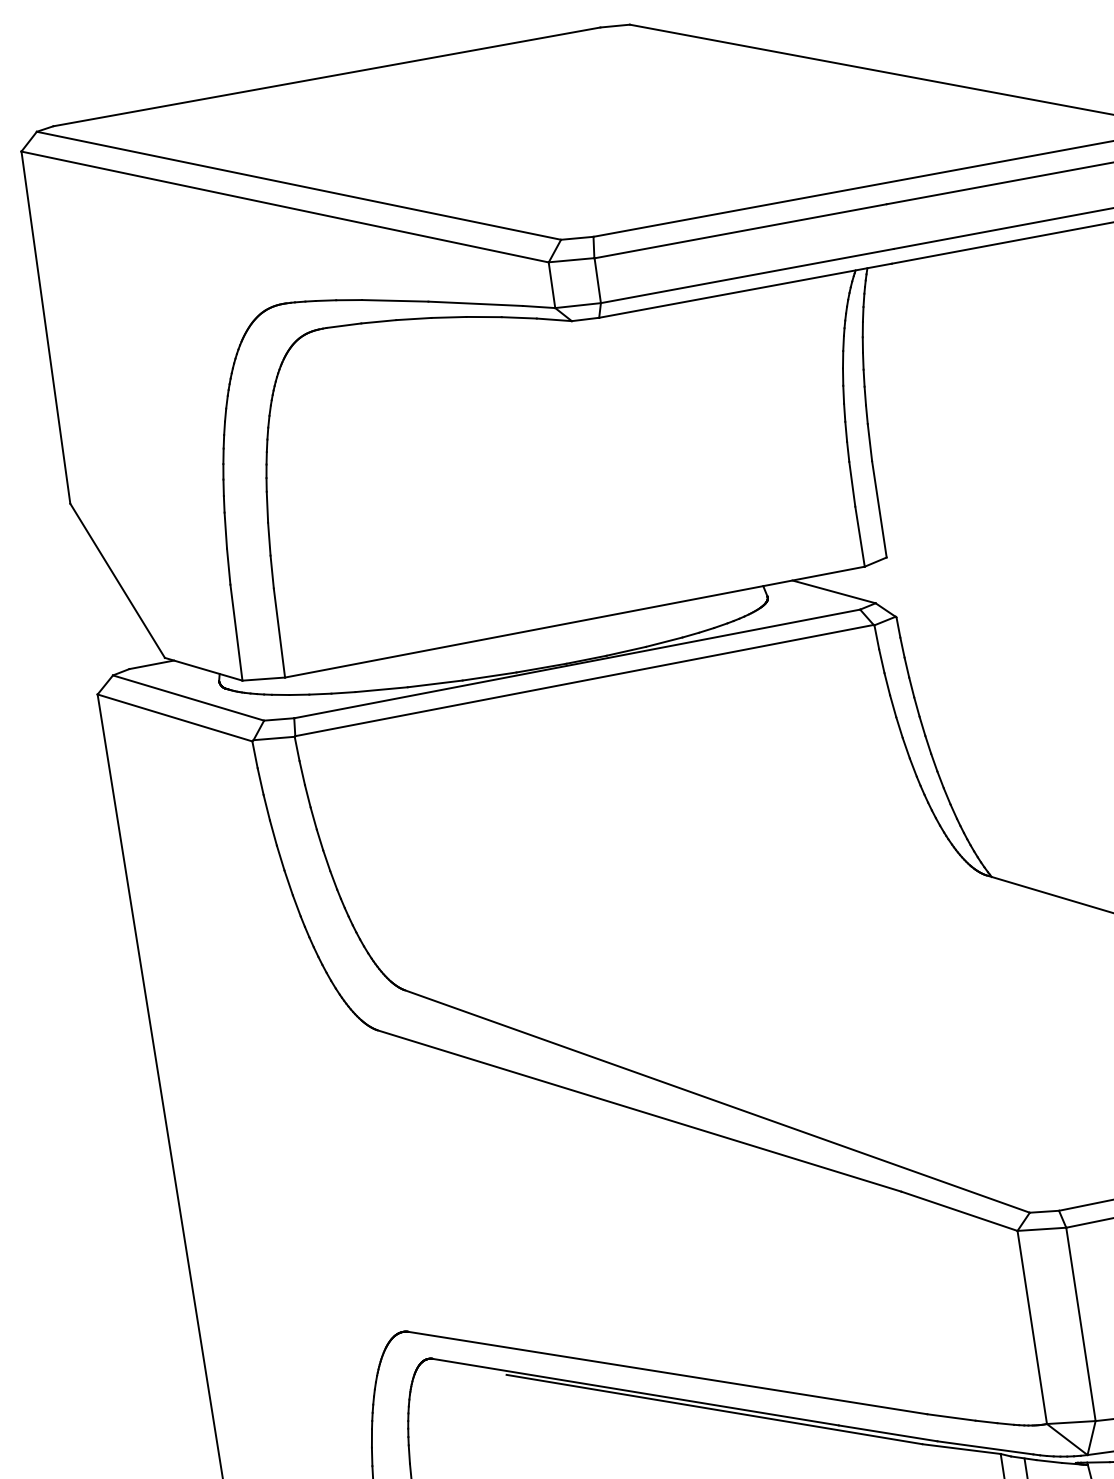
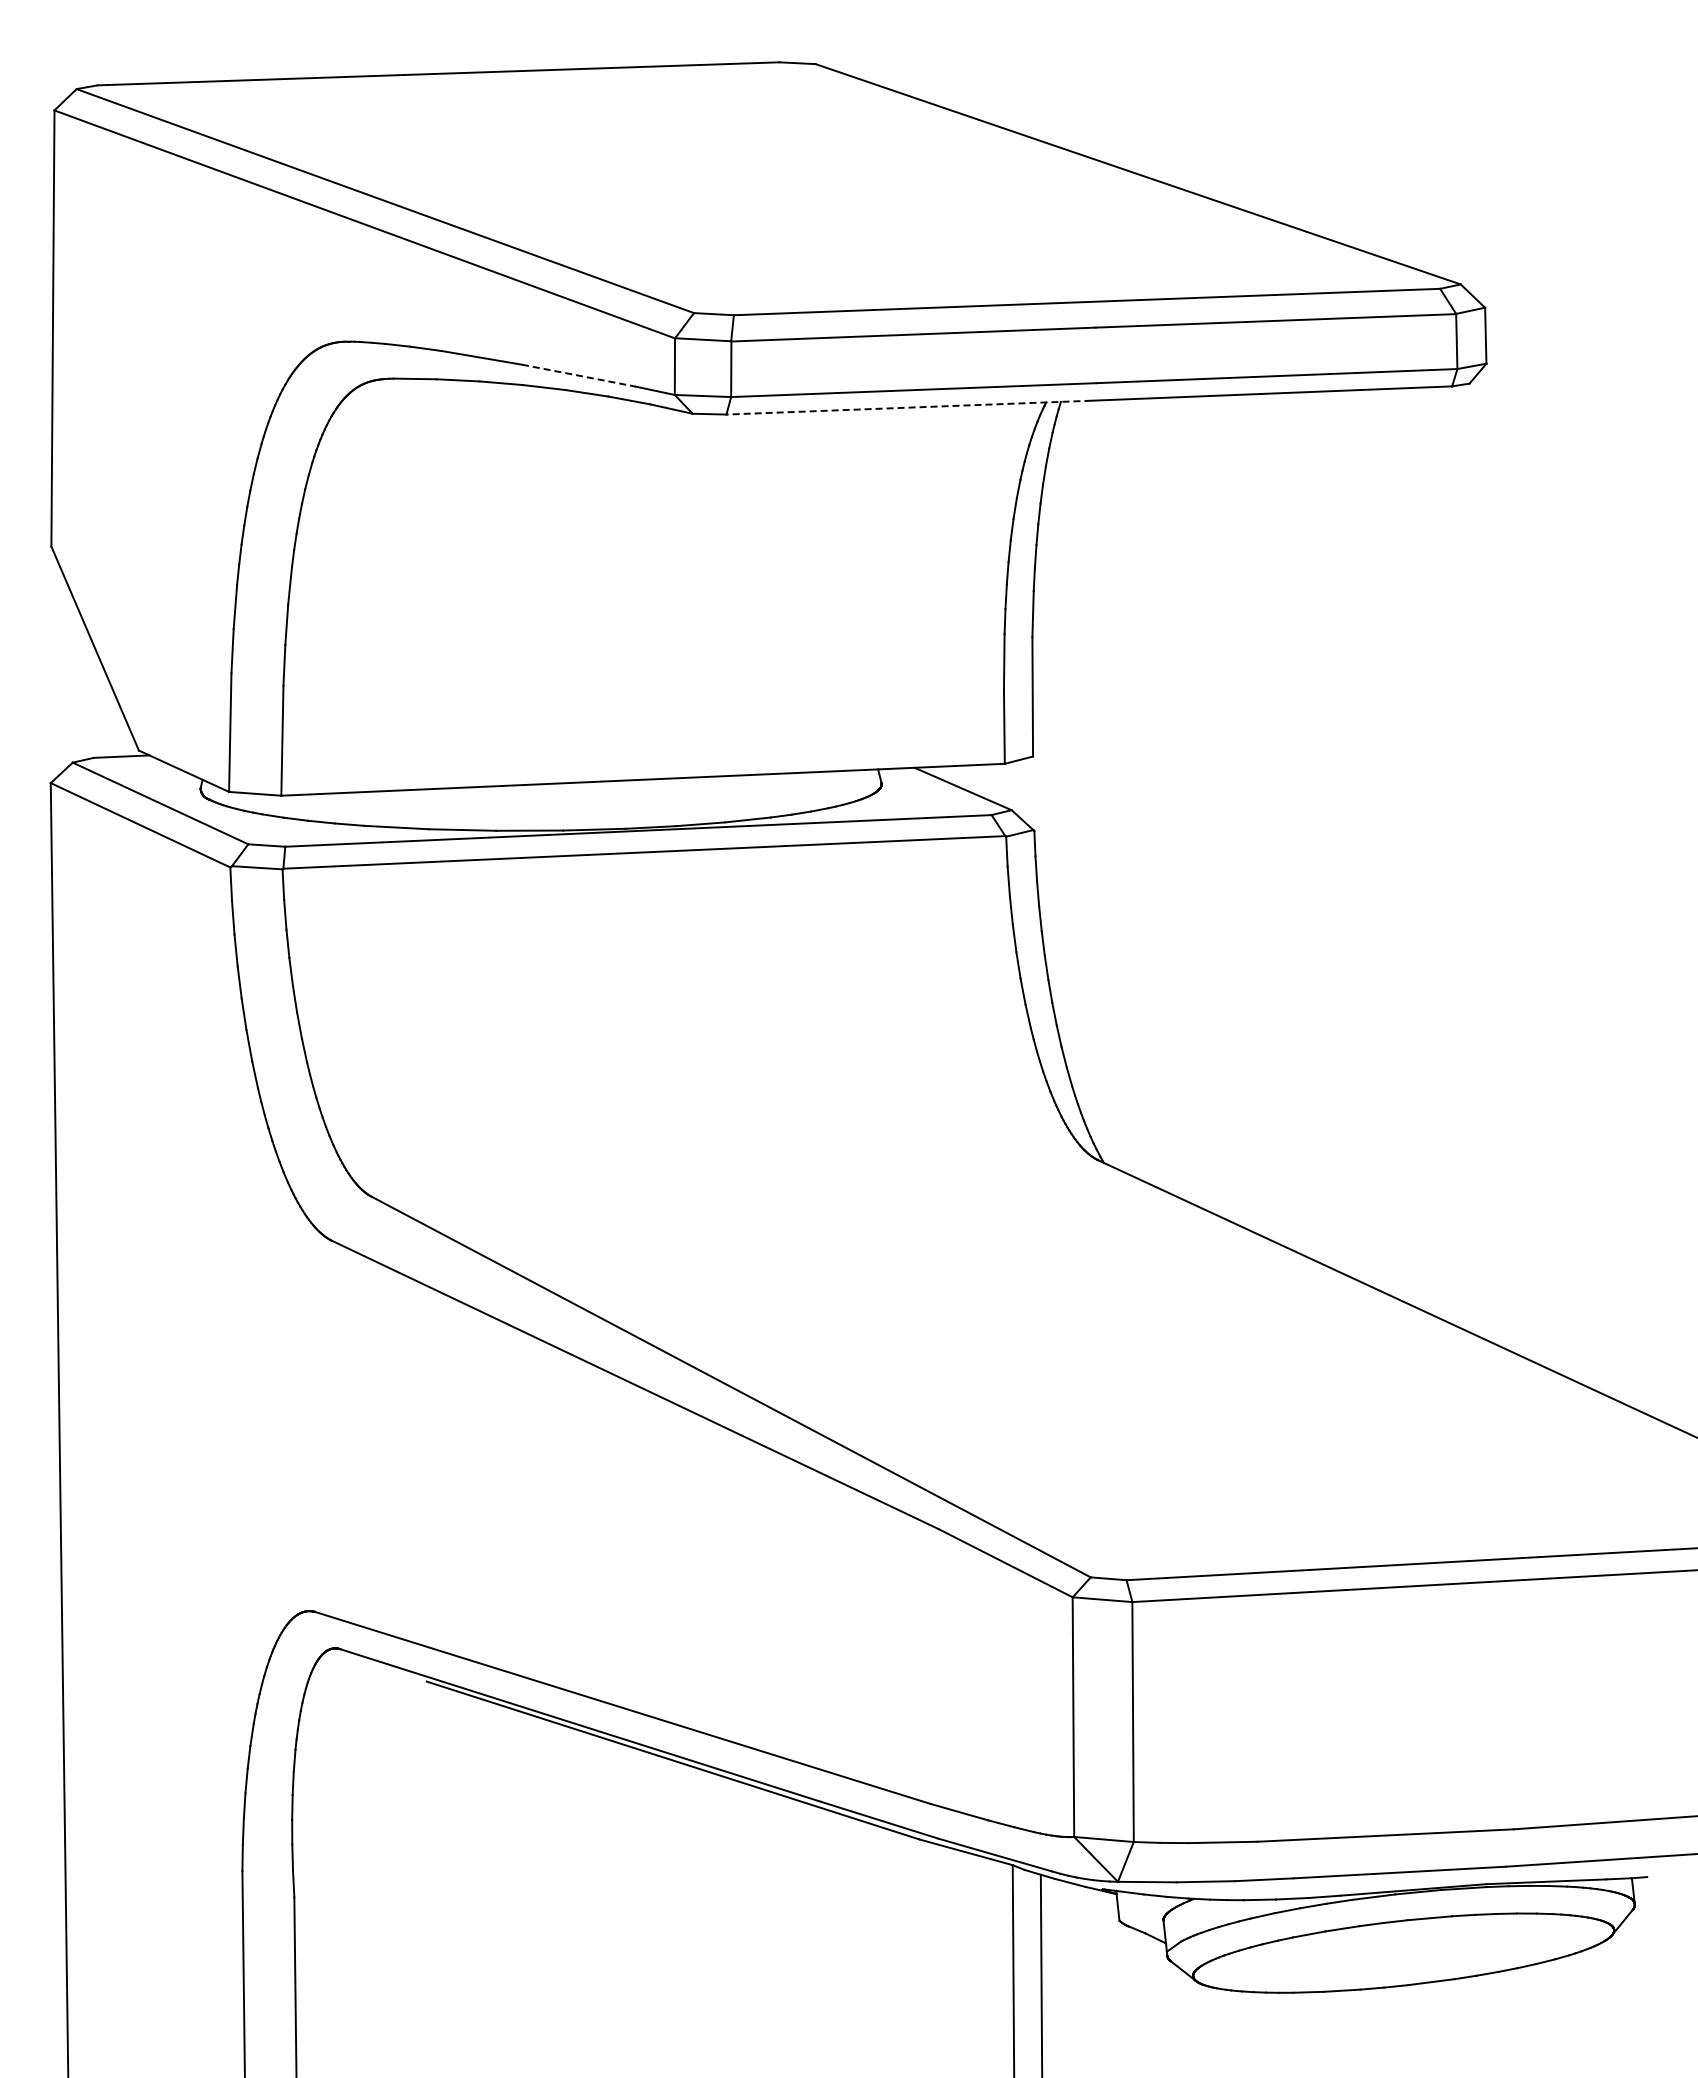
line: (745, 290) -> (908, 407), solid -> dashed
line: (475, 303) -> (578, 375), solid -> dashed

